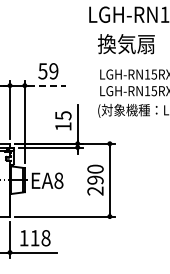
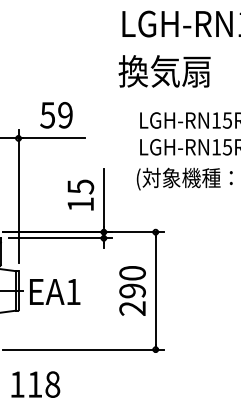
text: (126, 44) -> (164, 72), moved
line: (47, 85) -> (55, 138), dashed -> solid
text: (58, 180) -> (72, 291), EA8 -> EA1

